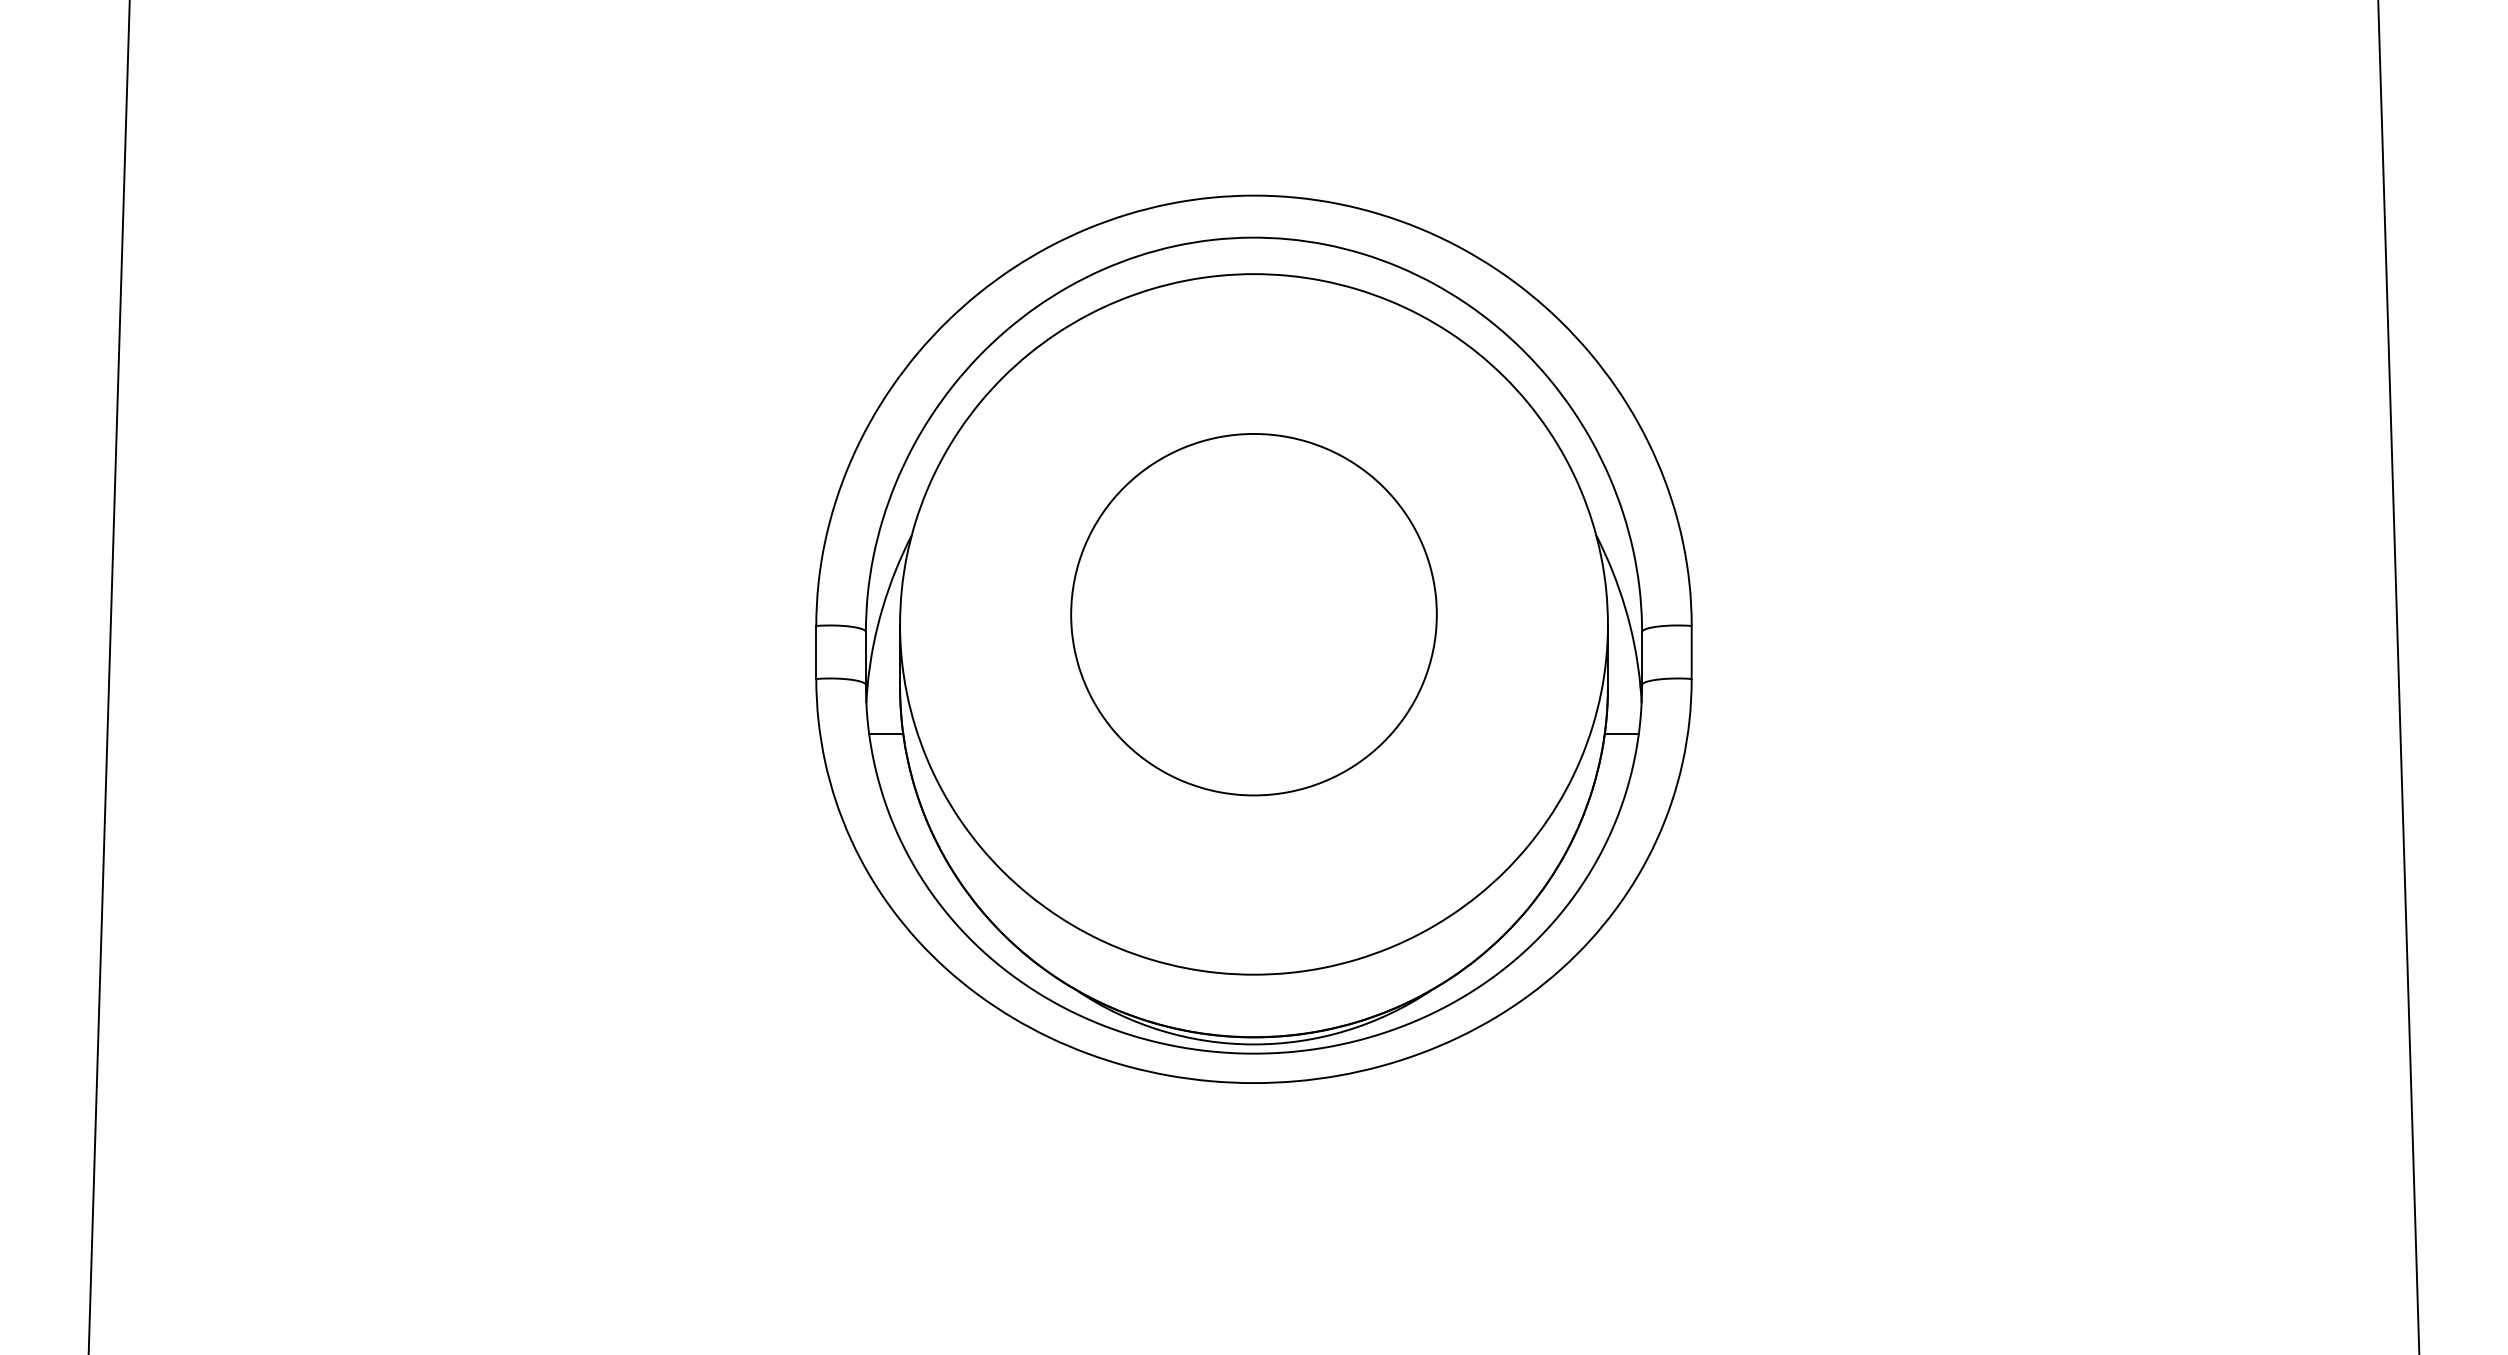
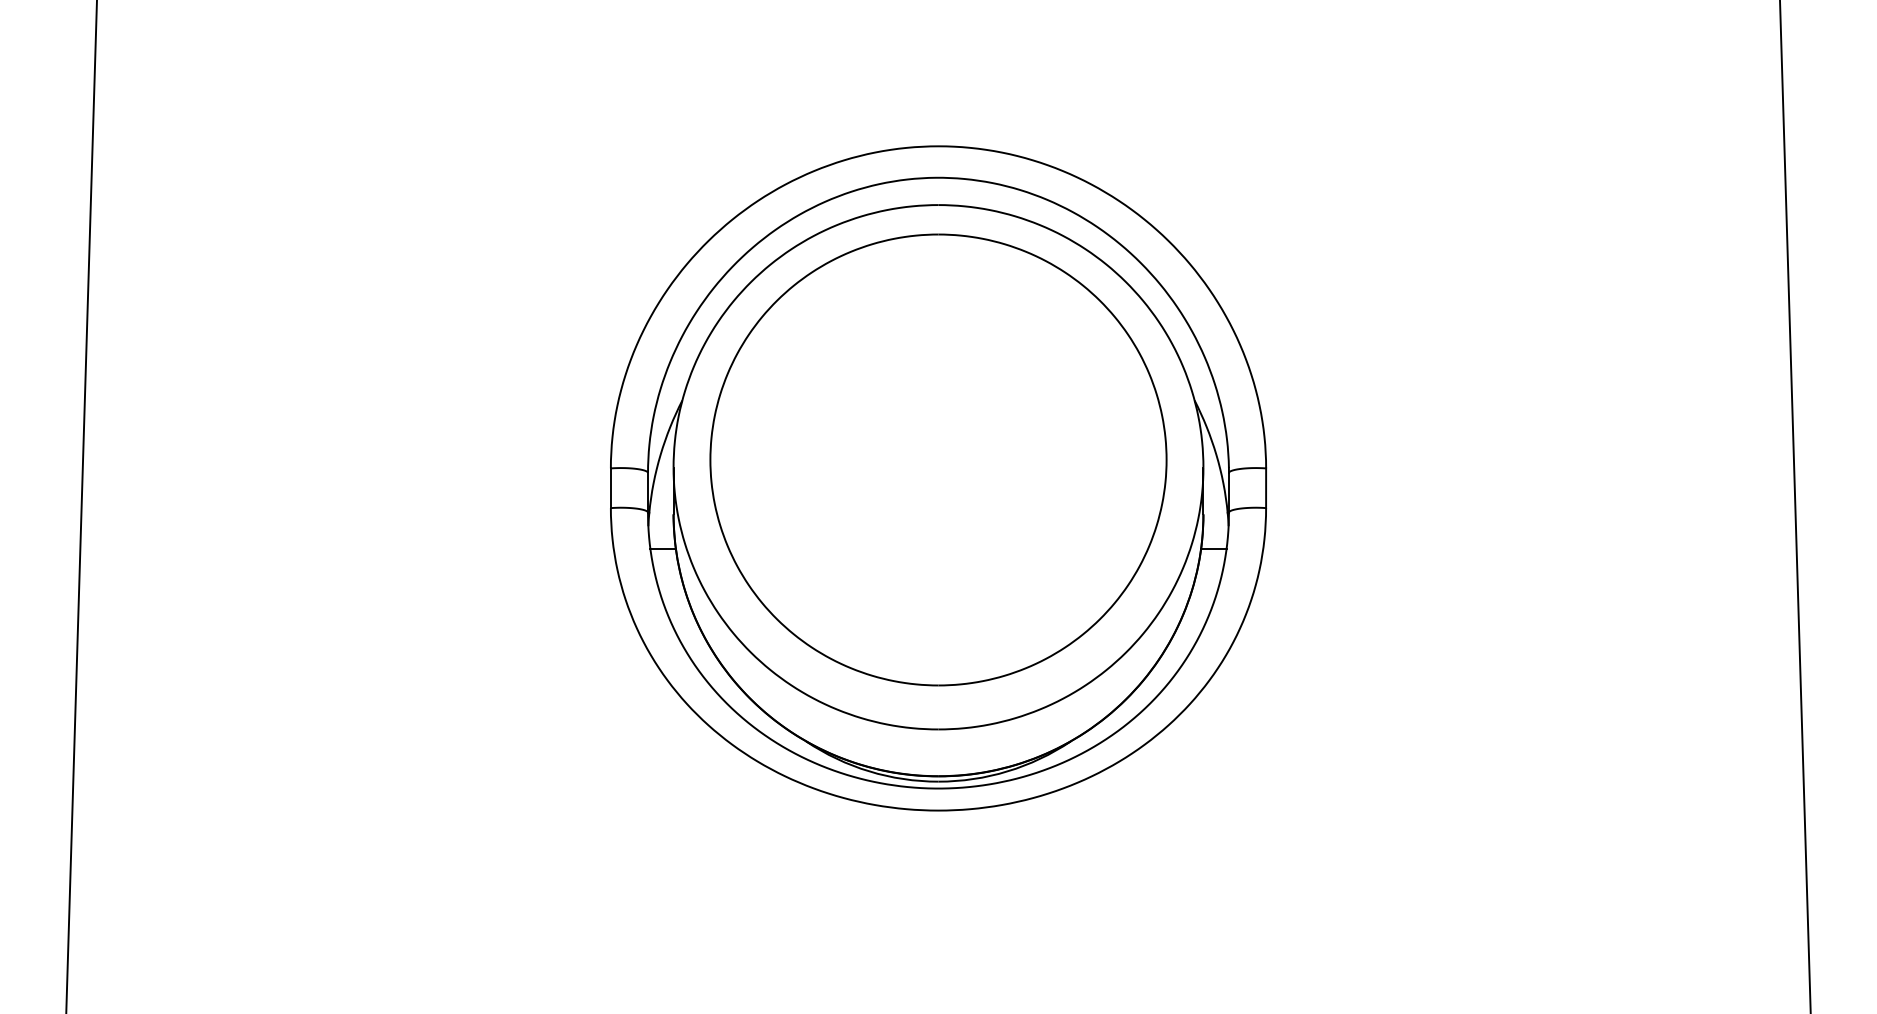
part: (1254, 614) -> (938, 459), size x1.67

